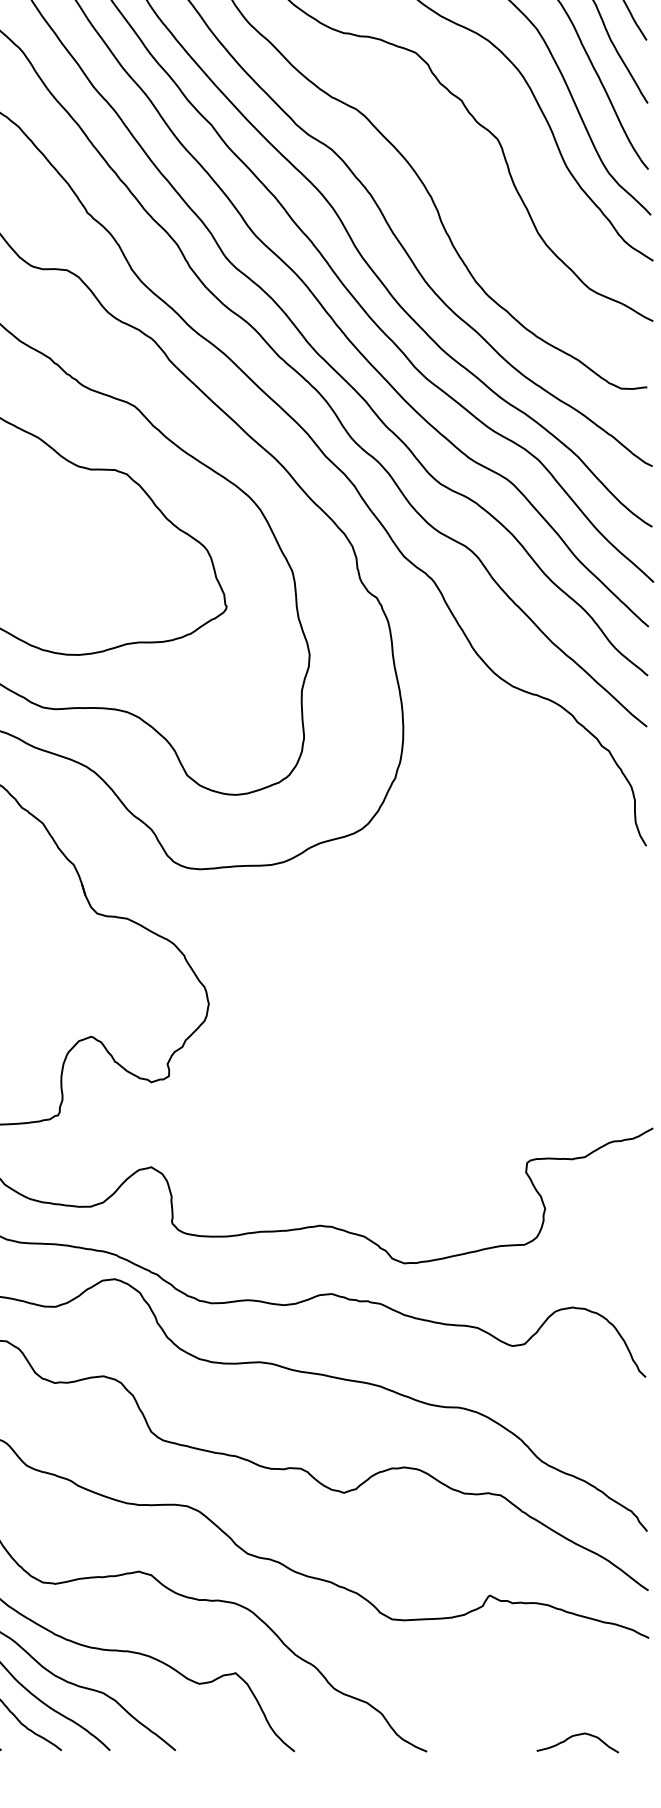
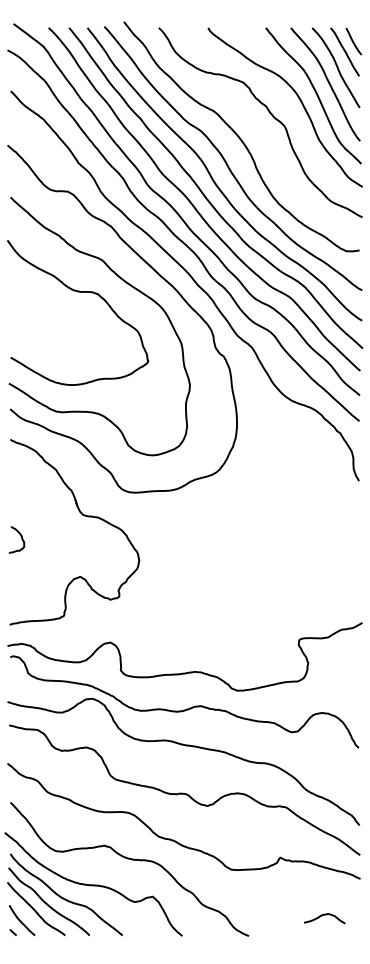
curve: (573, 1738) -> (322, 916), moved

